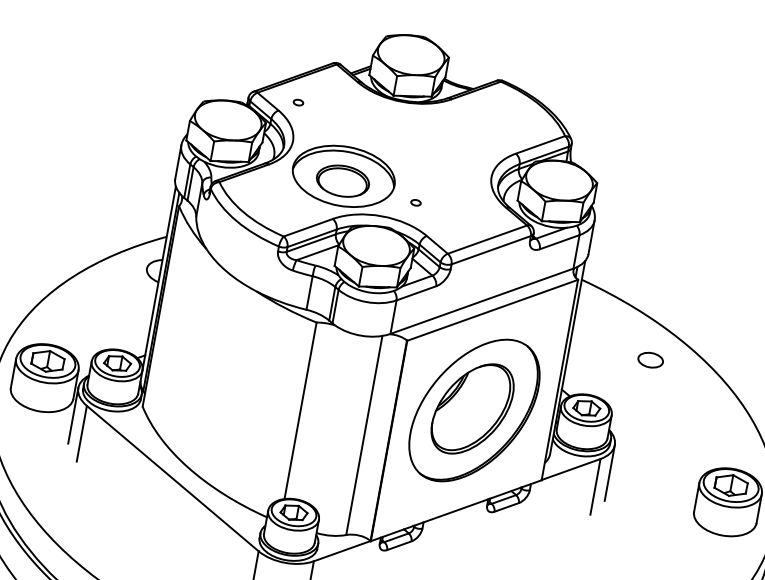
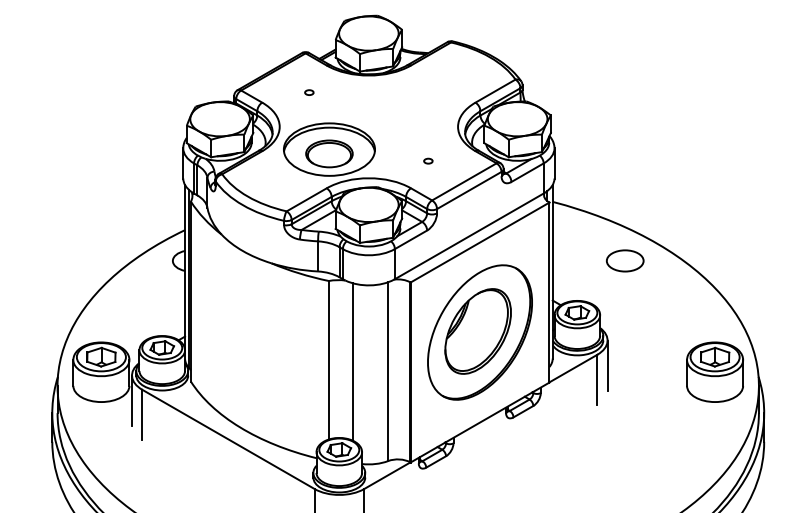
part: (298, 102) -> (309, 92), moved
part: (416, 202) -> (428, 160), moved
part: (650, 359) -> (625, 260), size x1.67
line: (326, 416) -> (352, 361), added

